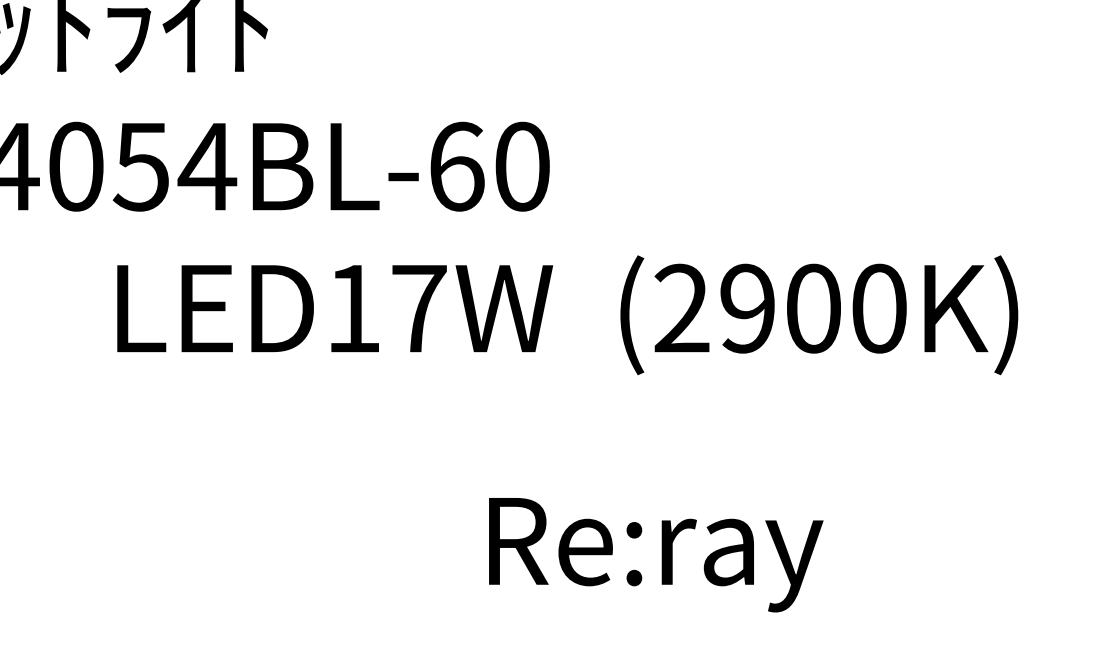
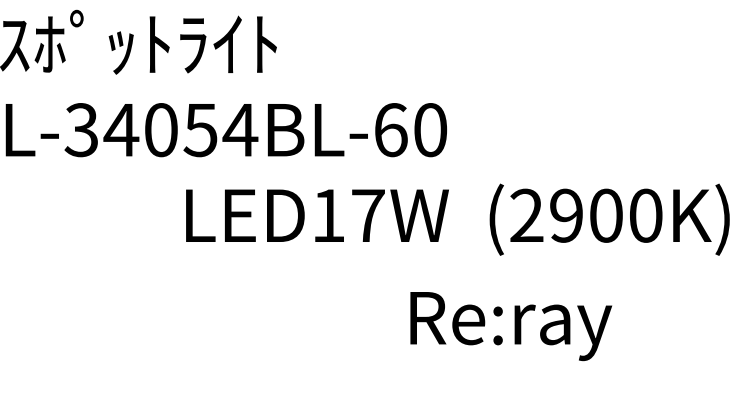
text: (656, 555) -> (511, 326), moved

